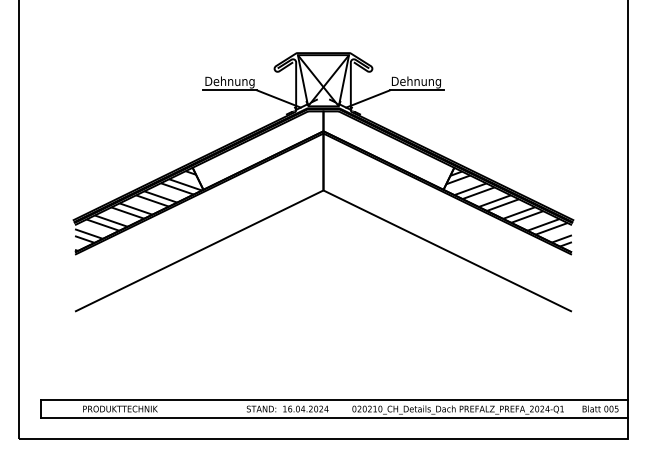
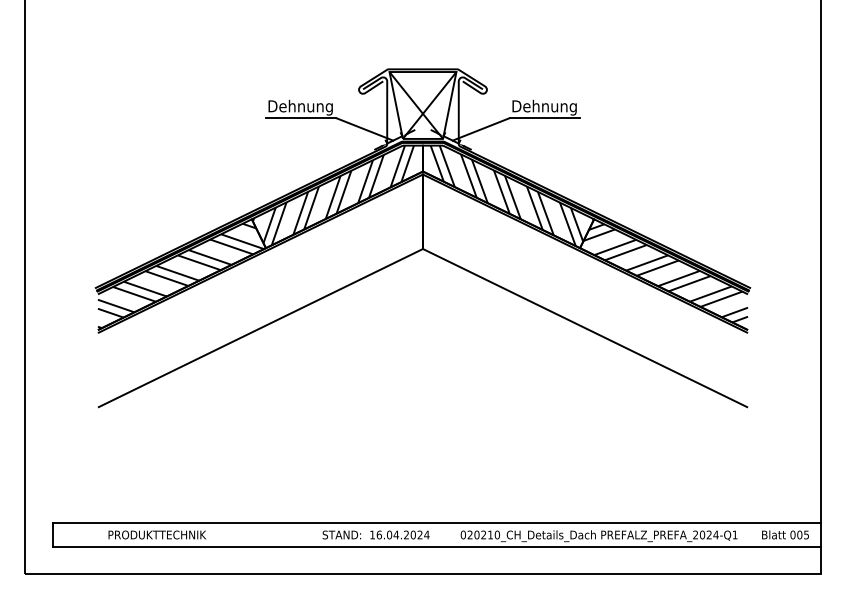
hatch: (254, 149) -> (332, 195), added
hatch: (391, 149) -> (511, 195), added

